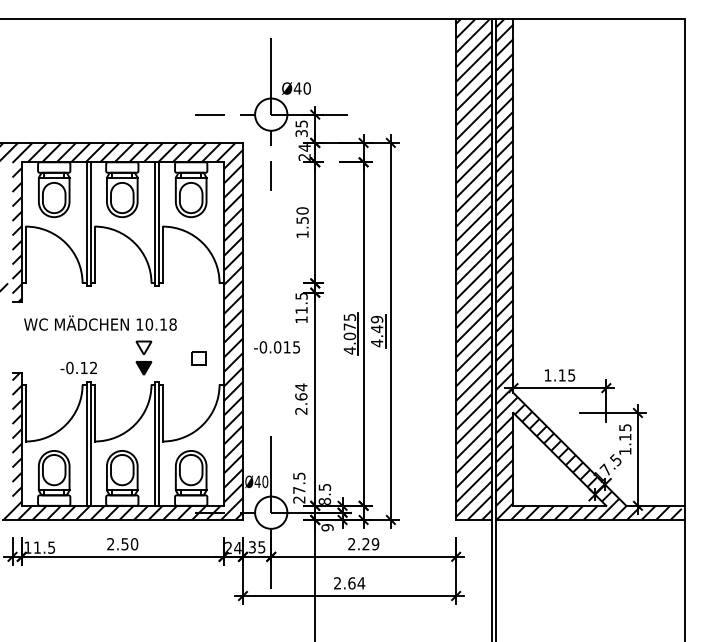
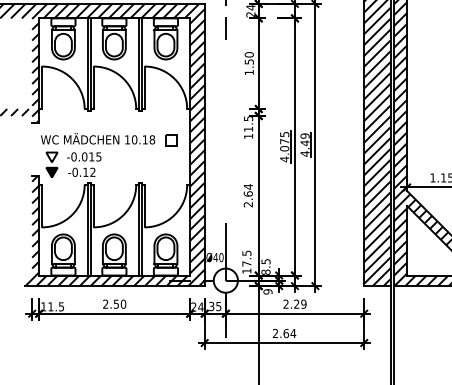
text: (277, 347) -> (84, 157), moved
part: (143, 357) -> (51, 164), moved
part: (198, 358) -> (171, 140), moved
text: (299, 499) -> (247, 270), 27.5 -> 17.5

